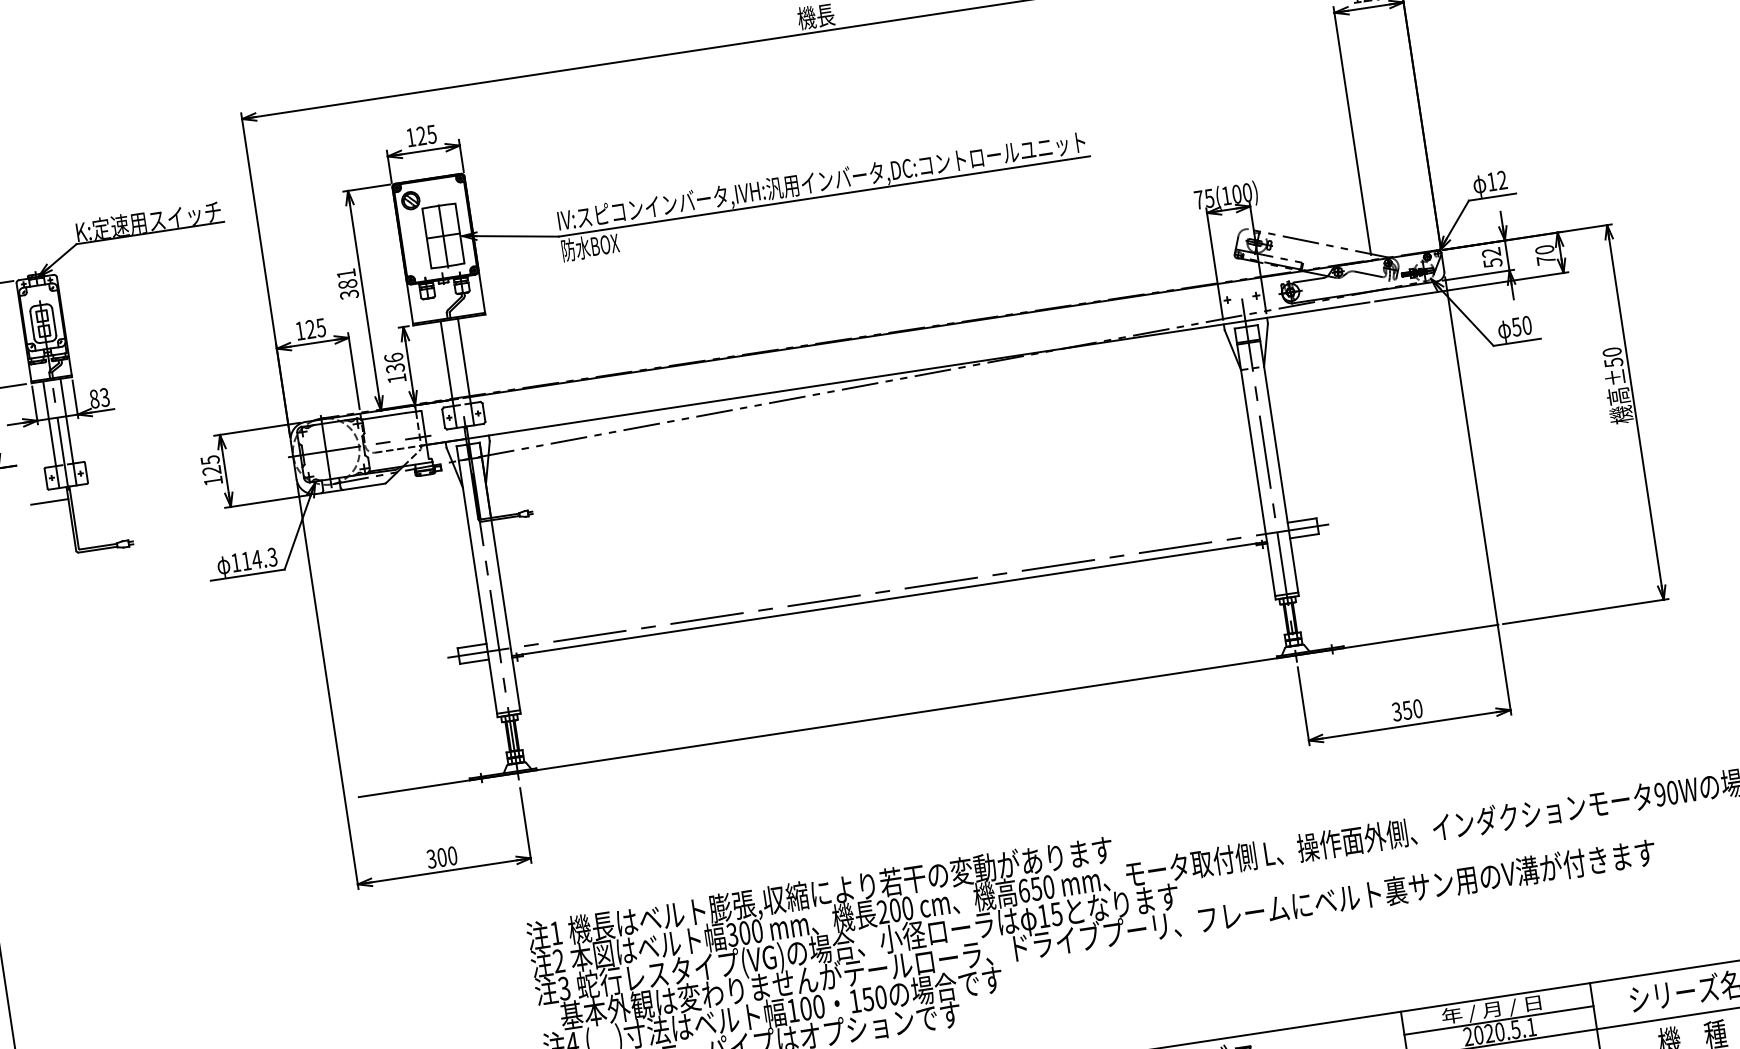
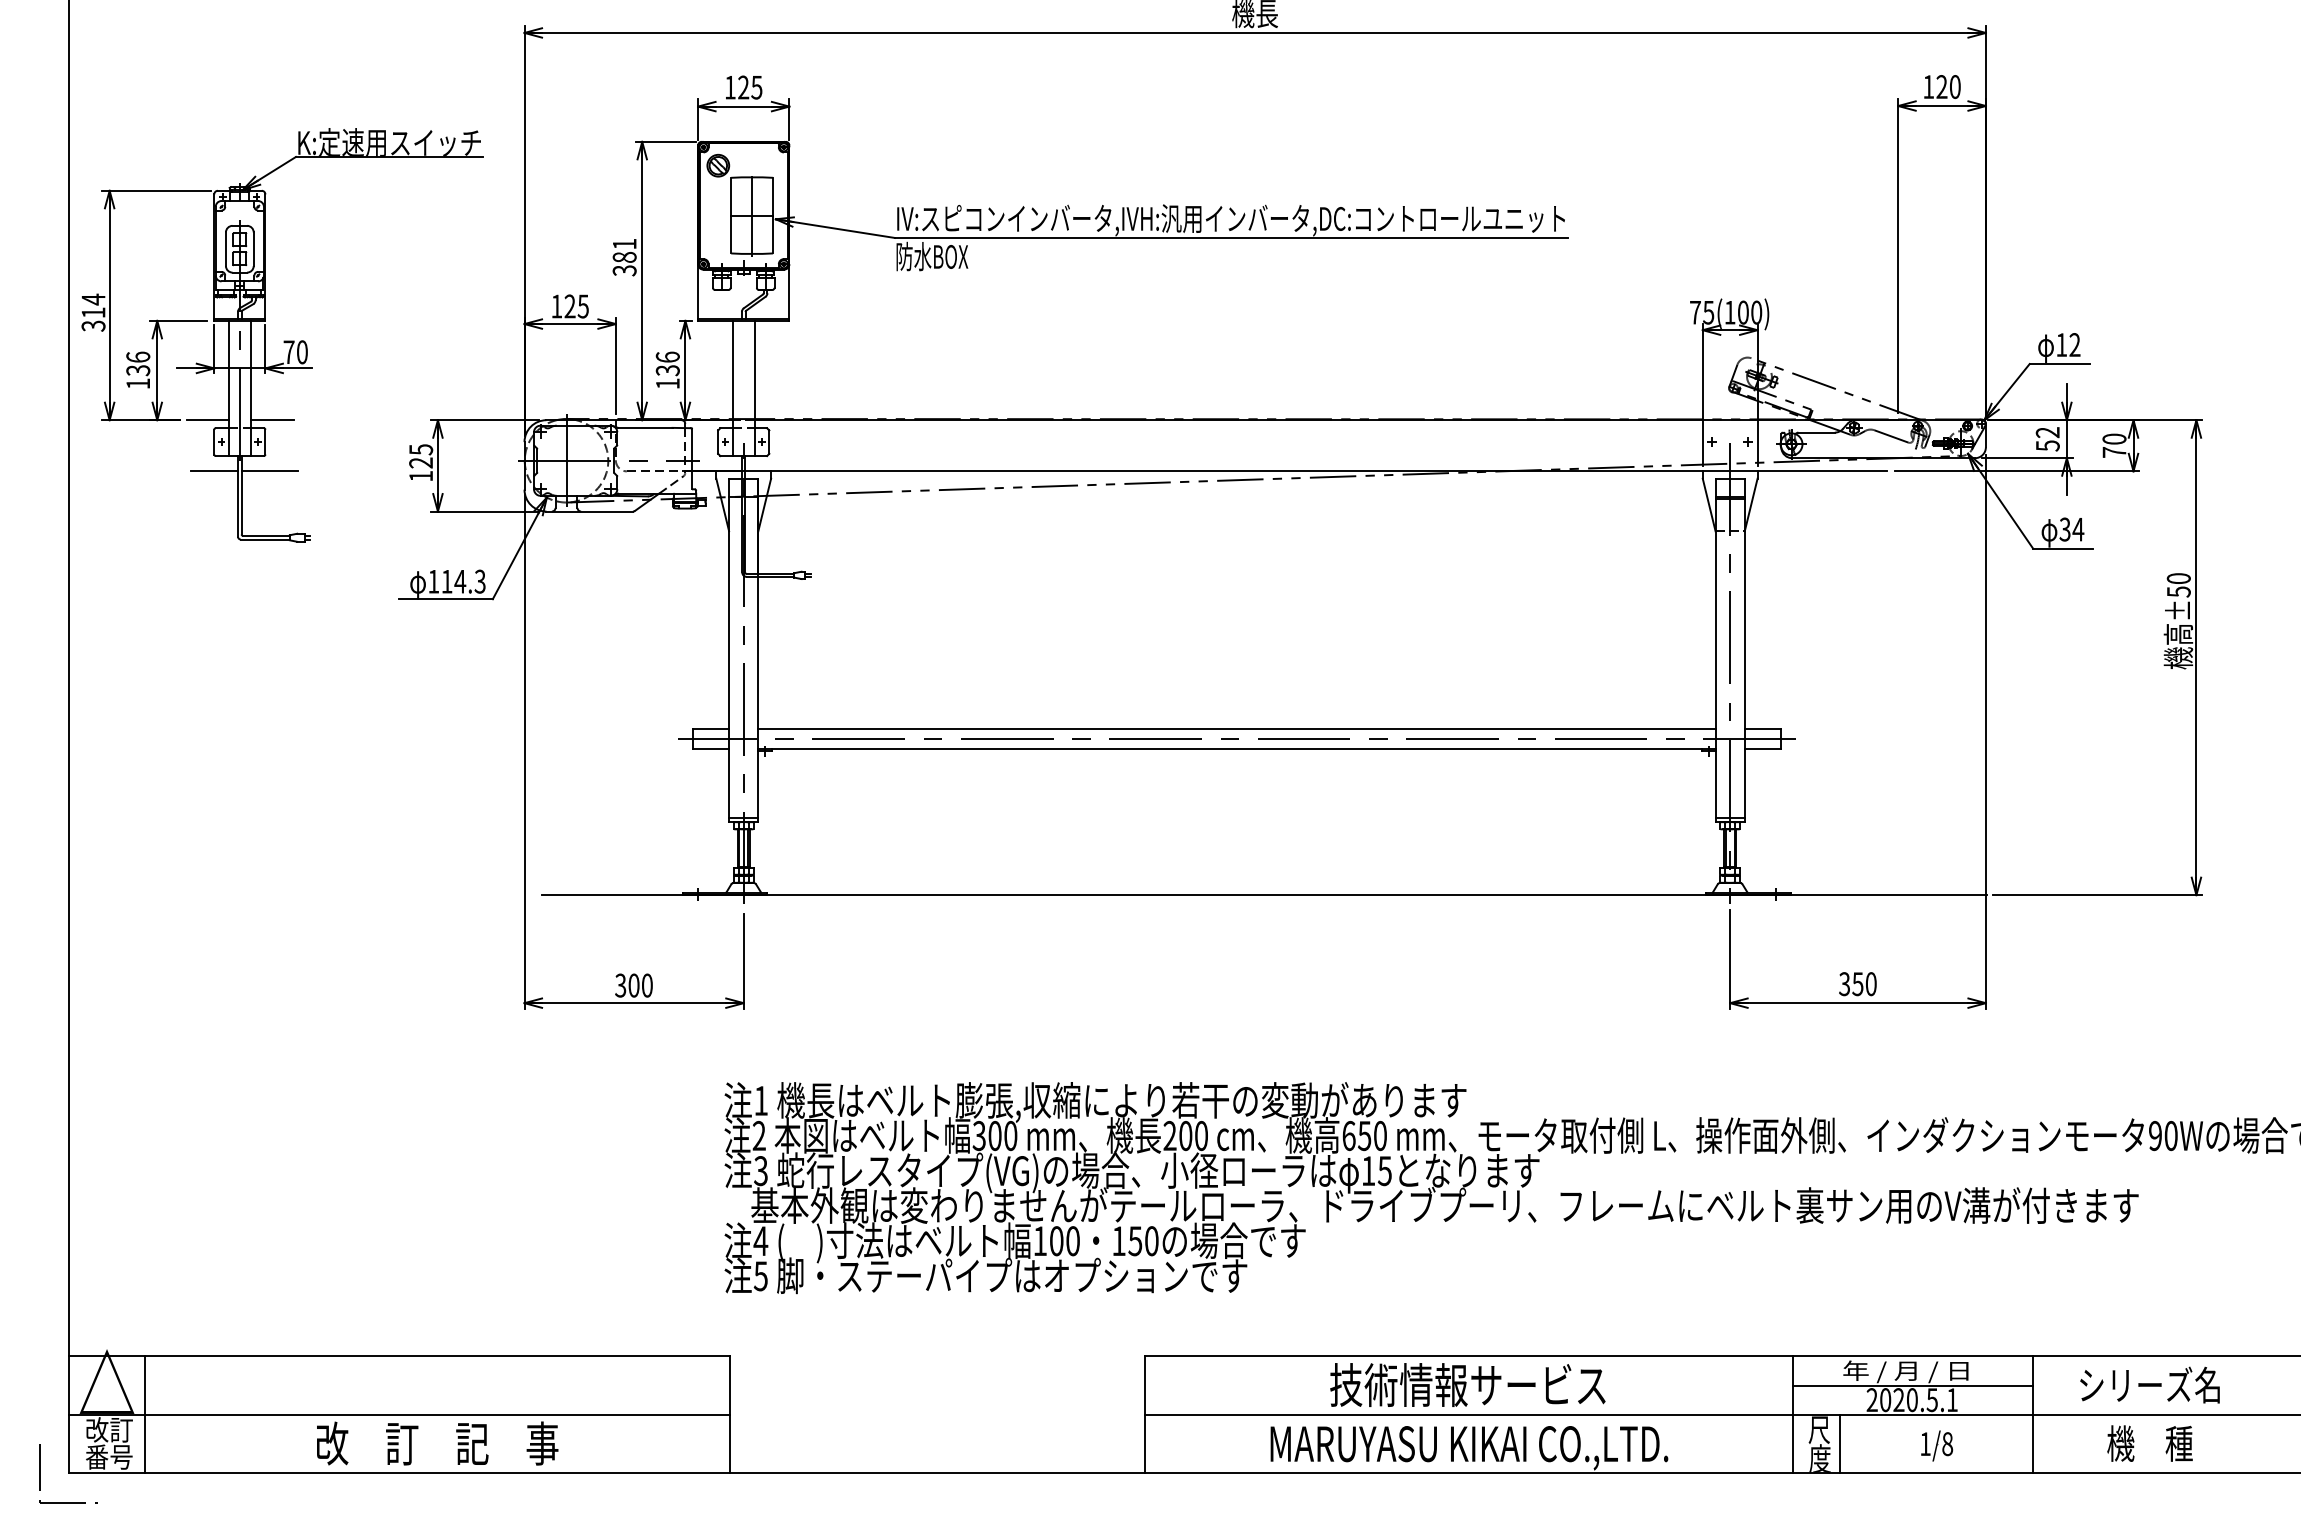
text: (1522, 326) -> (2072, 529), 50 -> 34
text: (99, 398) -> (295, 352), 83 -> 70
line: (88, 454) -> (271, 420), added
line: (38, 462) -> (207, 420), added
line: (93, 495) -> (269, 471), added
line: (886, 583) -> (1236, 729), added

